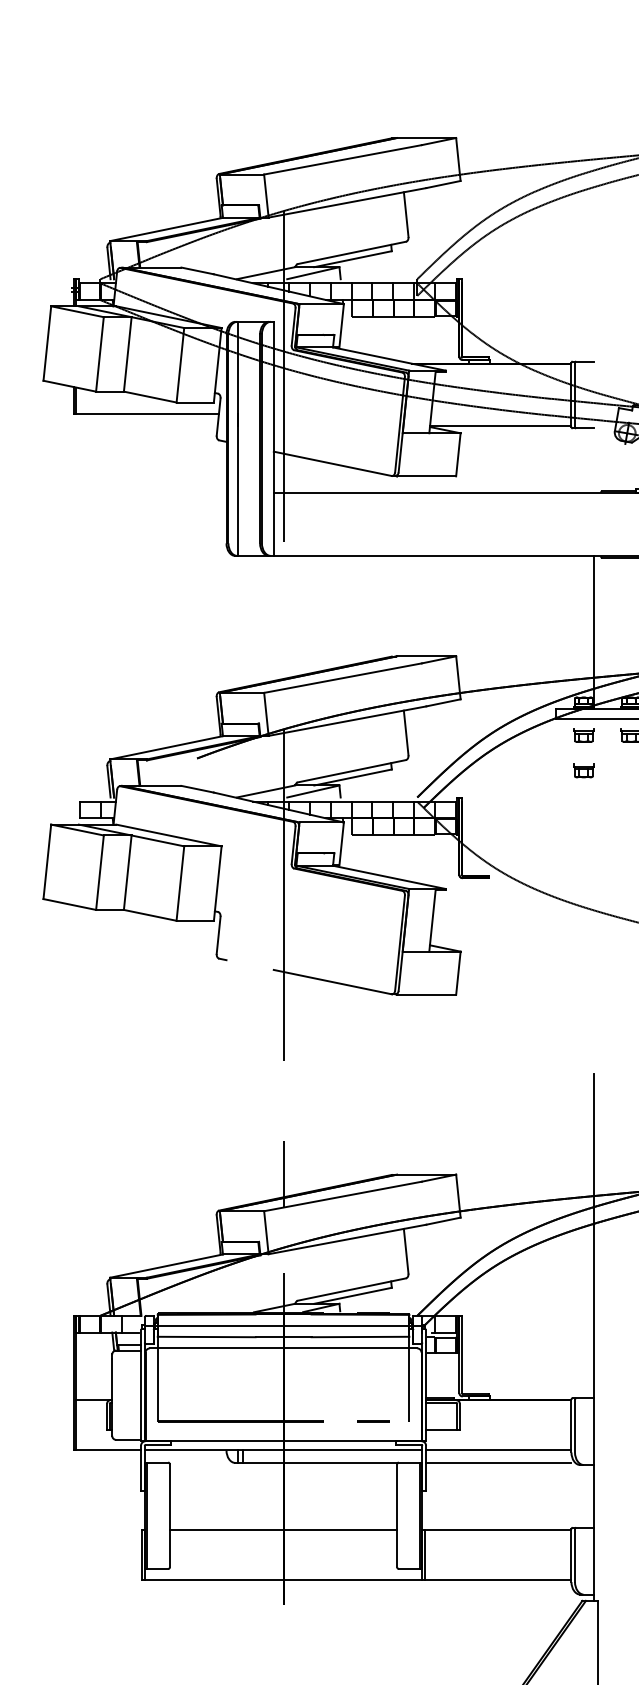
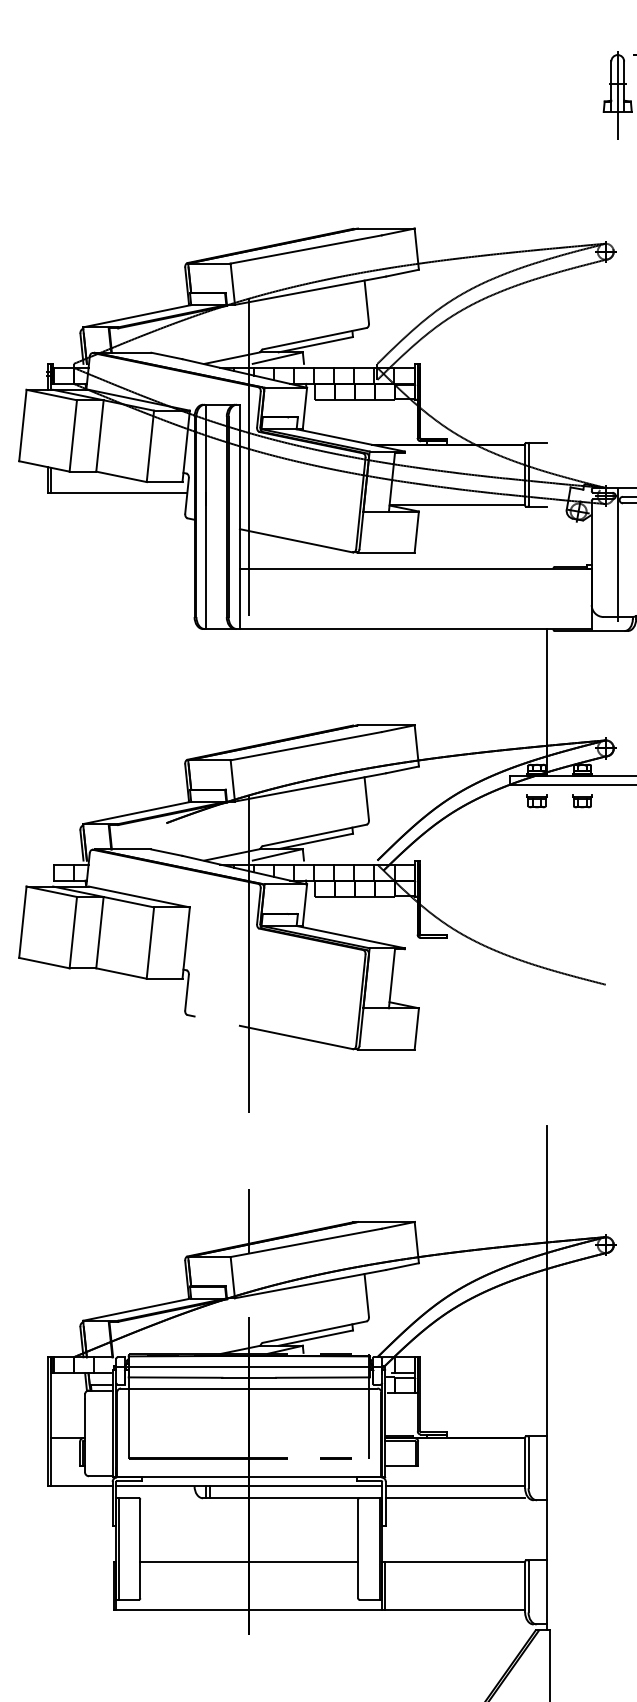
part: (583, 771) -> (536, 835), removed

